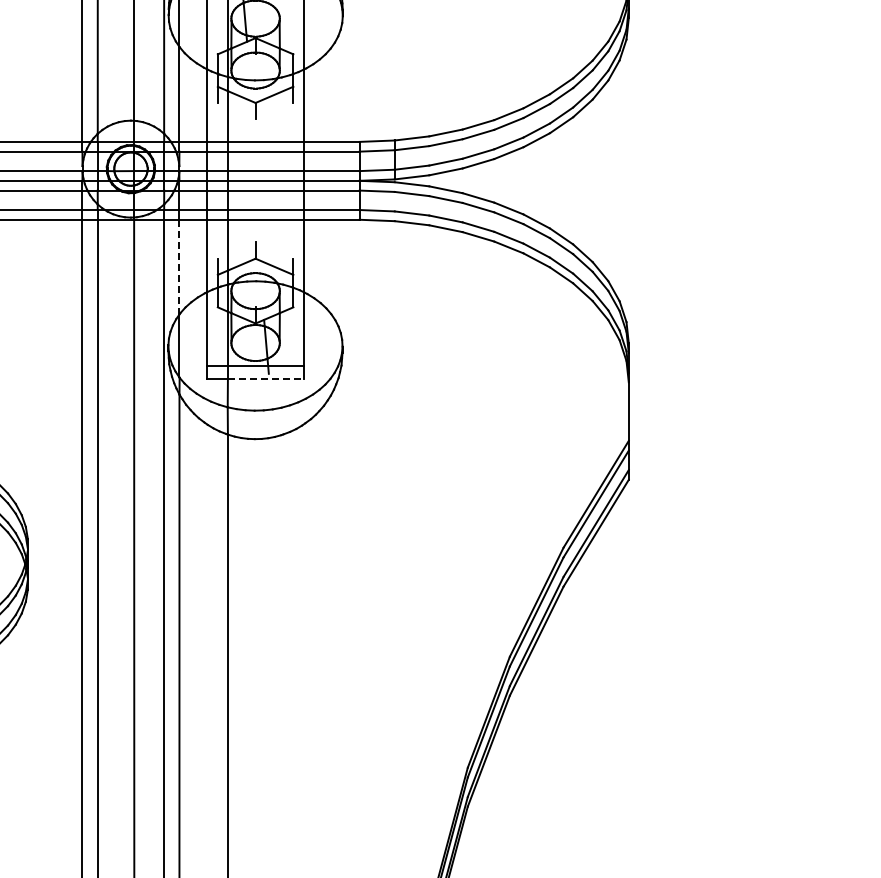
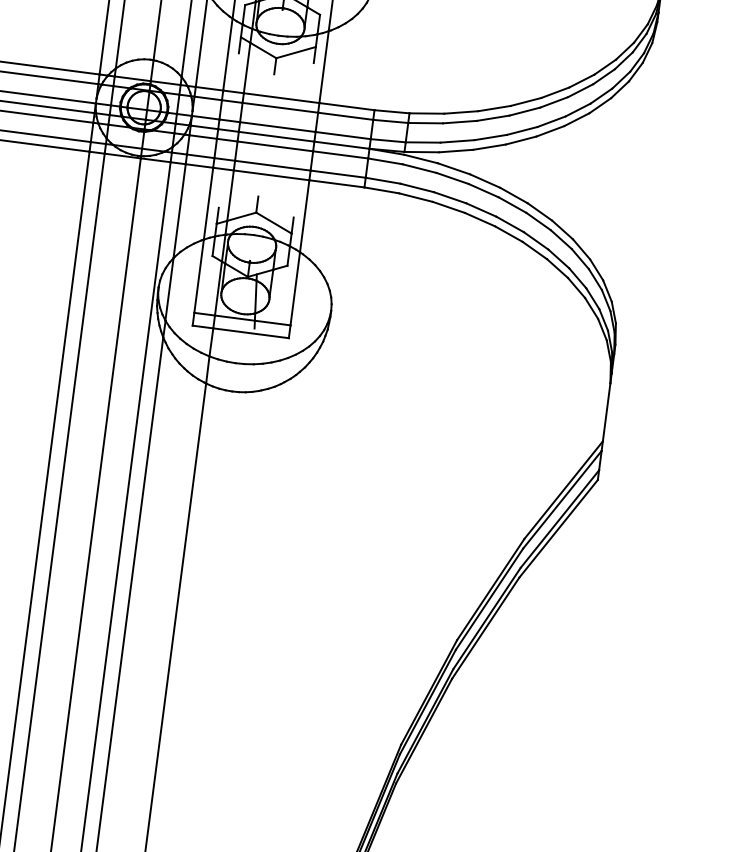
line: (179, 266) -> (179, 210), dashed -> solid
line: (266, 379) -> (251, 333), dashed -> solid

